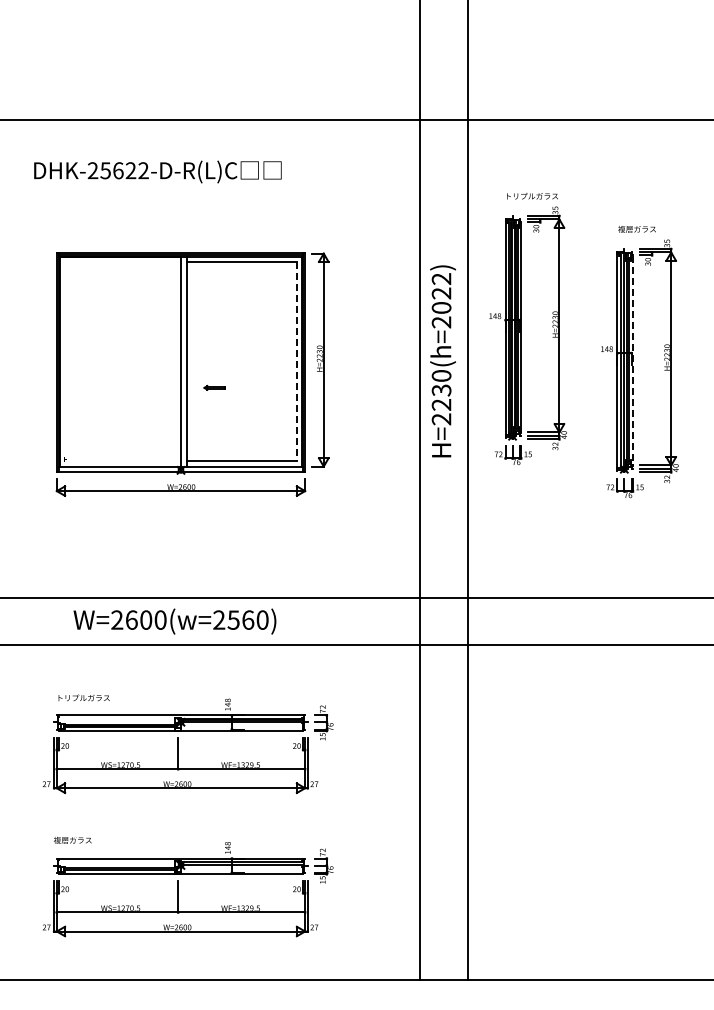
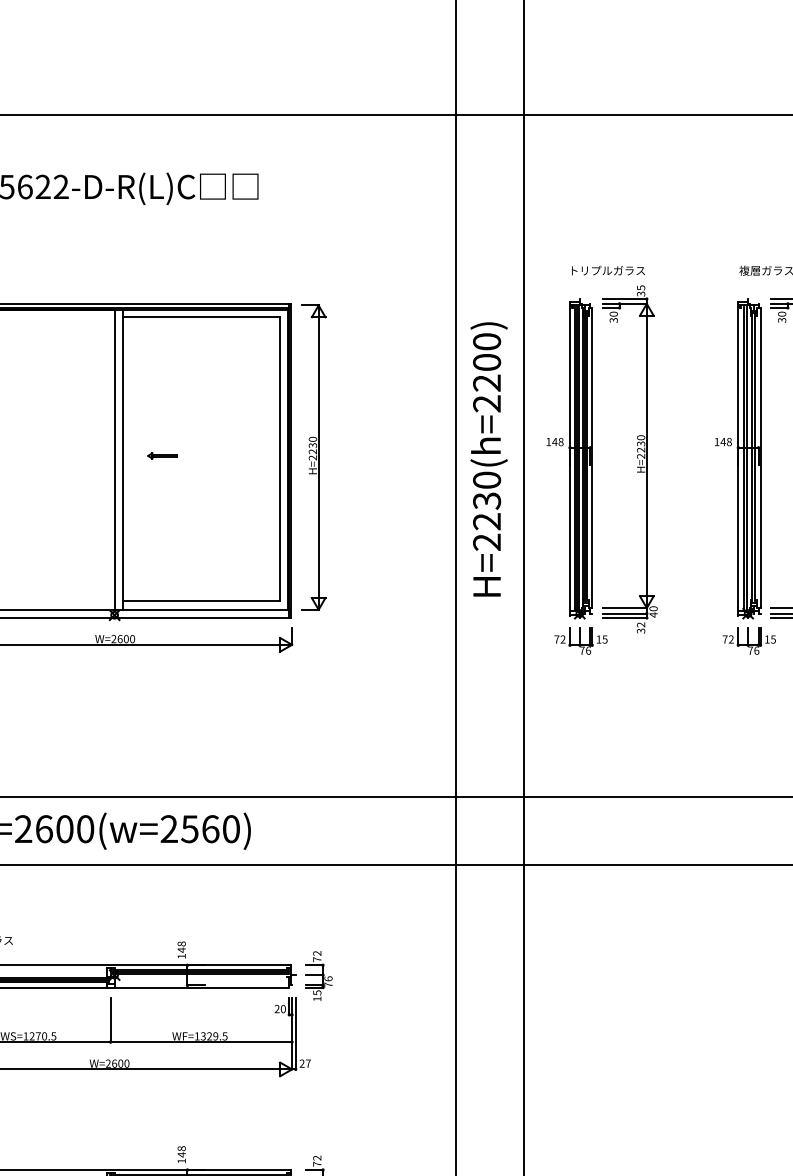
text: (441, 293) -> (486, 362), H=2230(h=2022) -> H=2230(h=2200)
part: (527, 329) -> (601, 461), moved
line: (633, 360) -> (761, 458), dashed -> solid
line: (296, 361) -> (279, 459), dashed -> solid
part: (214, 387) -> (162, 455), moved

